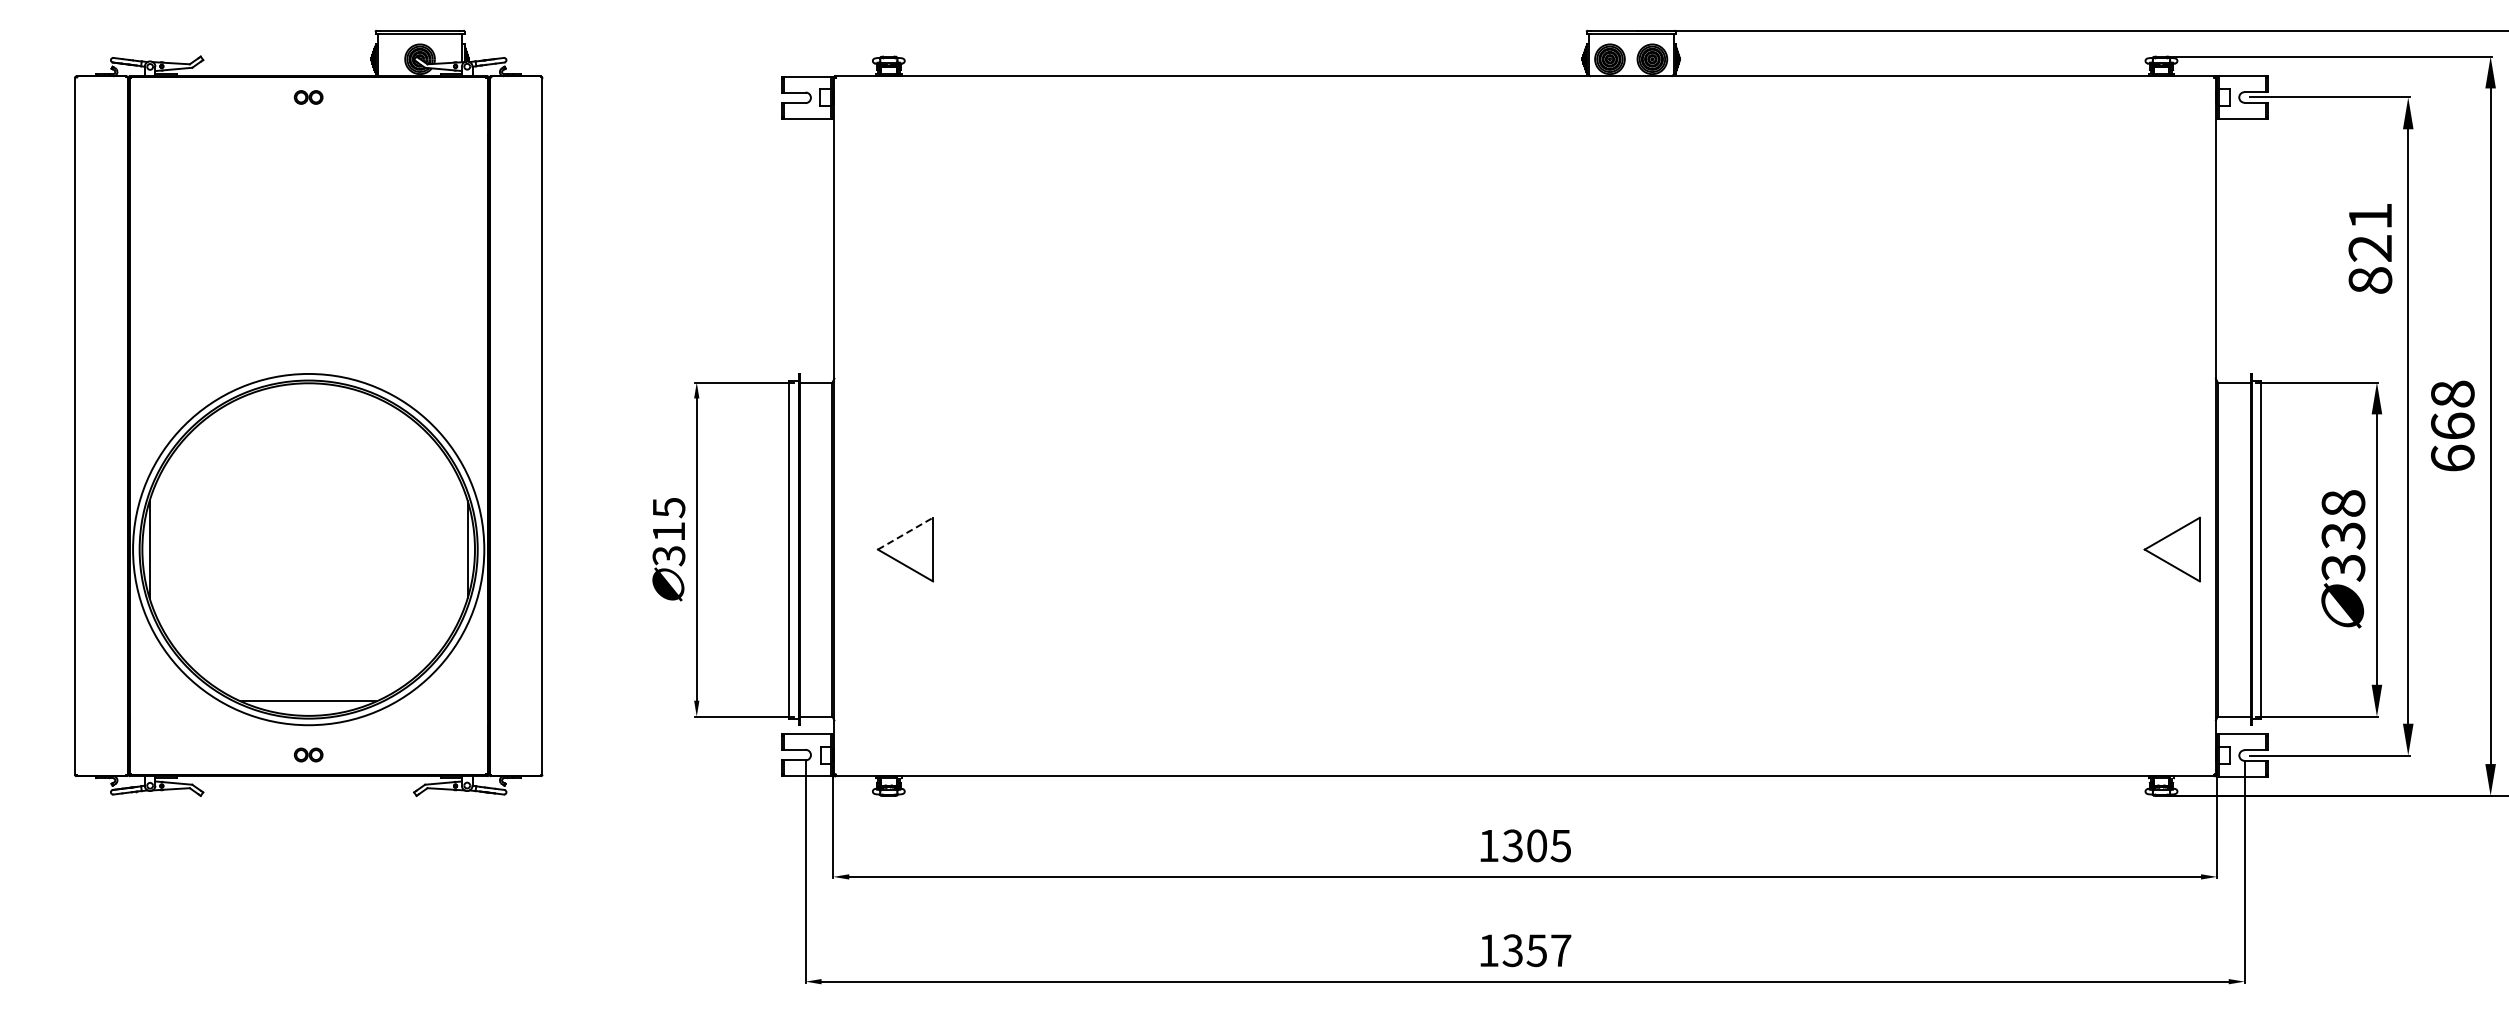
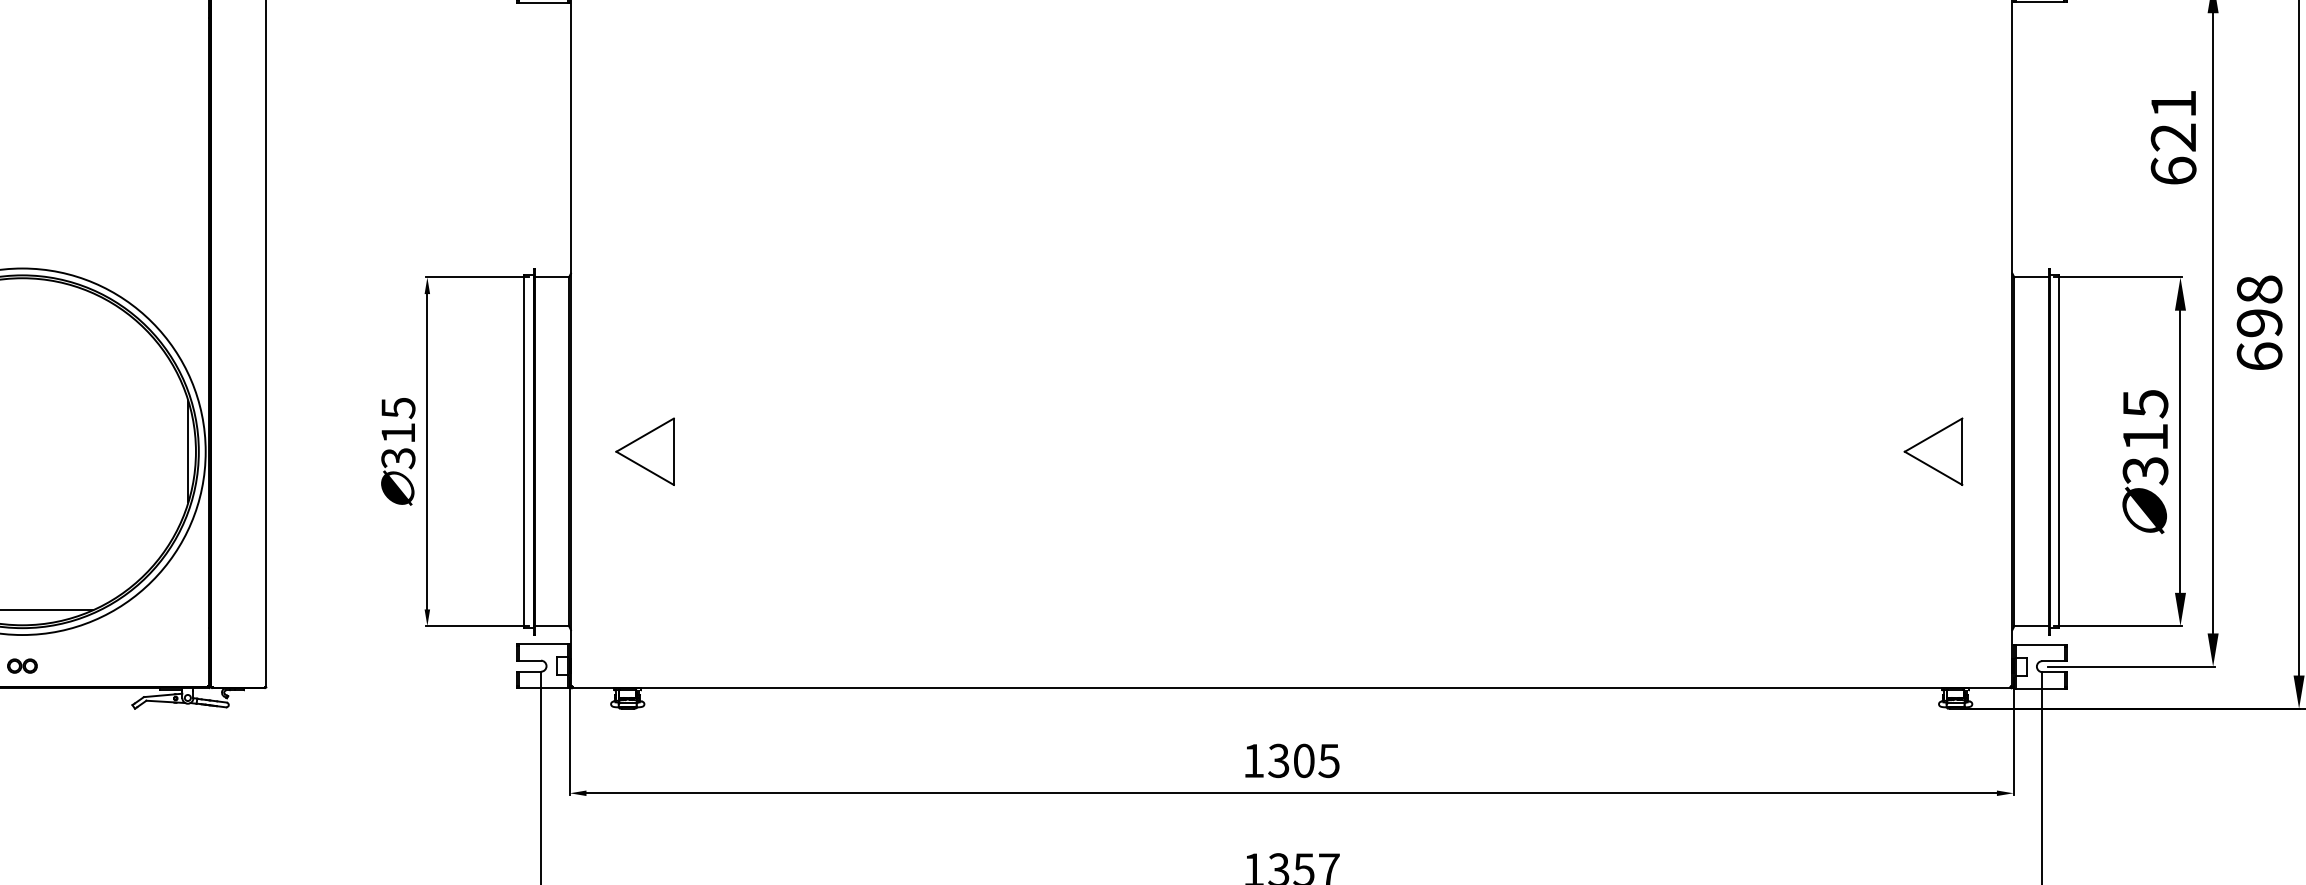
text: (2370, 280) -> (2173, 170), 821 -> 621
text: (2452, 425) -> (2259, 322), 668 -> 698
text: (2343, 519) -> (2145, 420), 338 -> 315
line: (905, 533) -> (645, 434), dashed -> solid
part: (2171, 549) -> (1932, 451), moved

